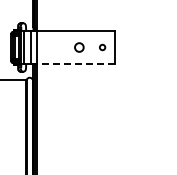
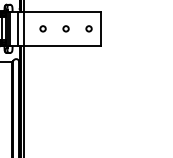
circle: (56, 47) -> (42, 28), added
circle: (79, 47) -> (65, 28), size x0.62
line: (76, 64) -> (62, 45), dashed -> solid

